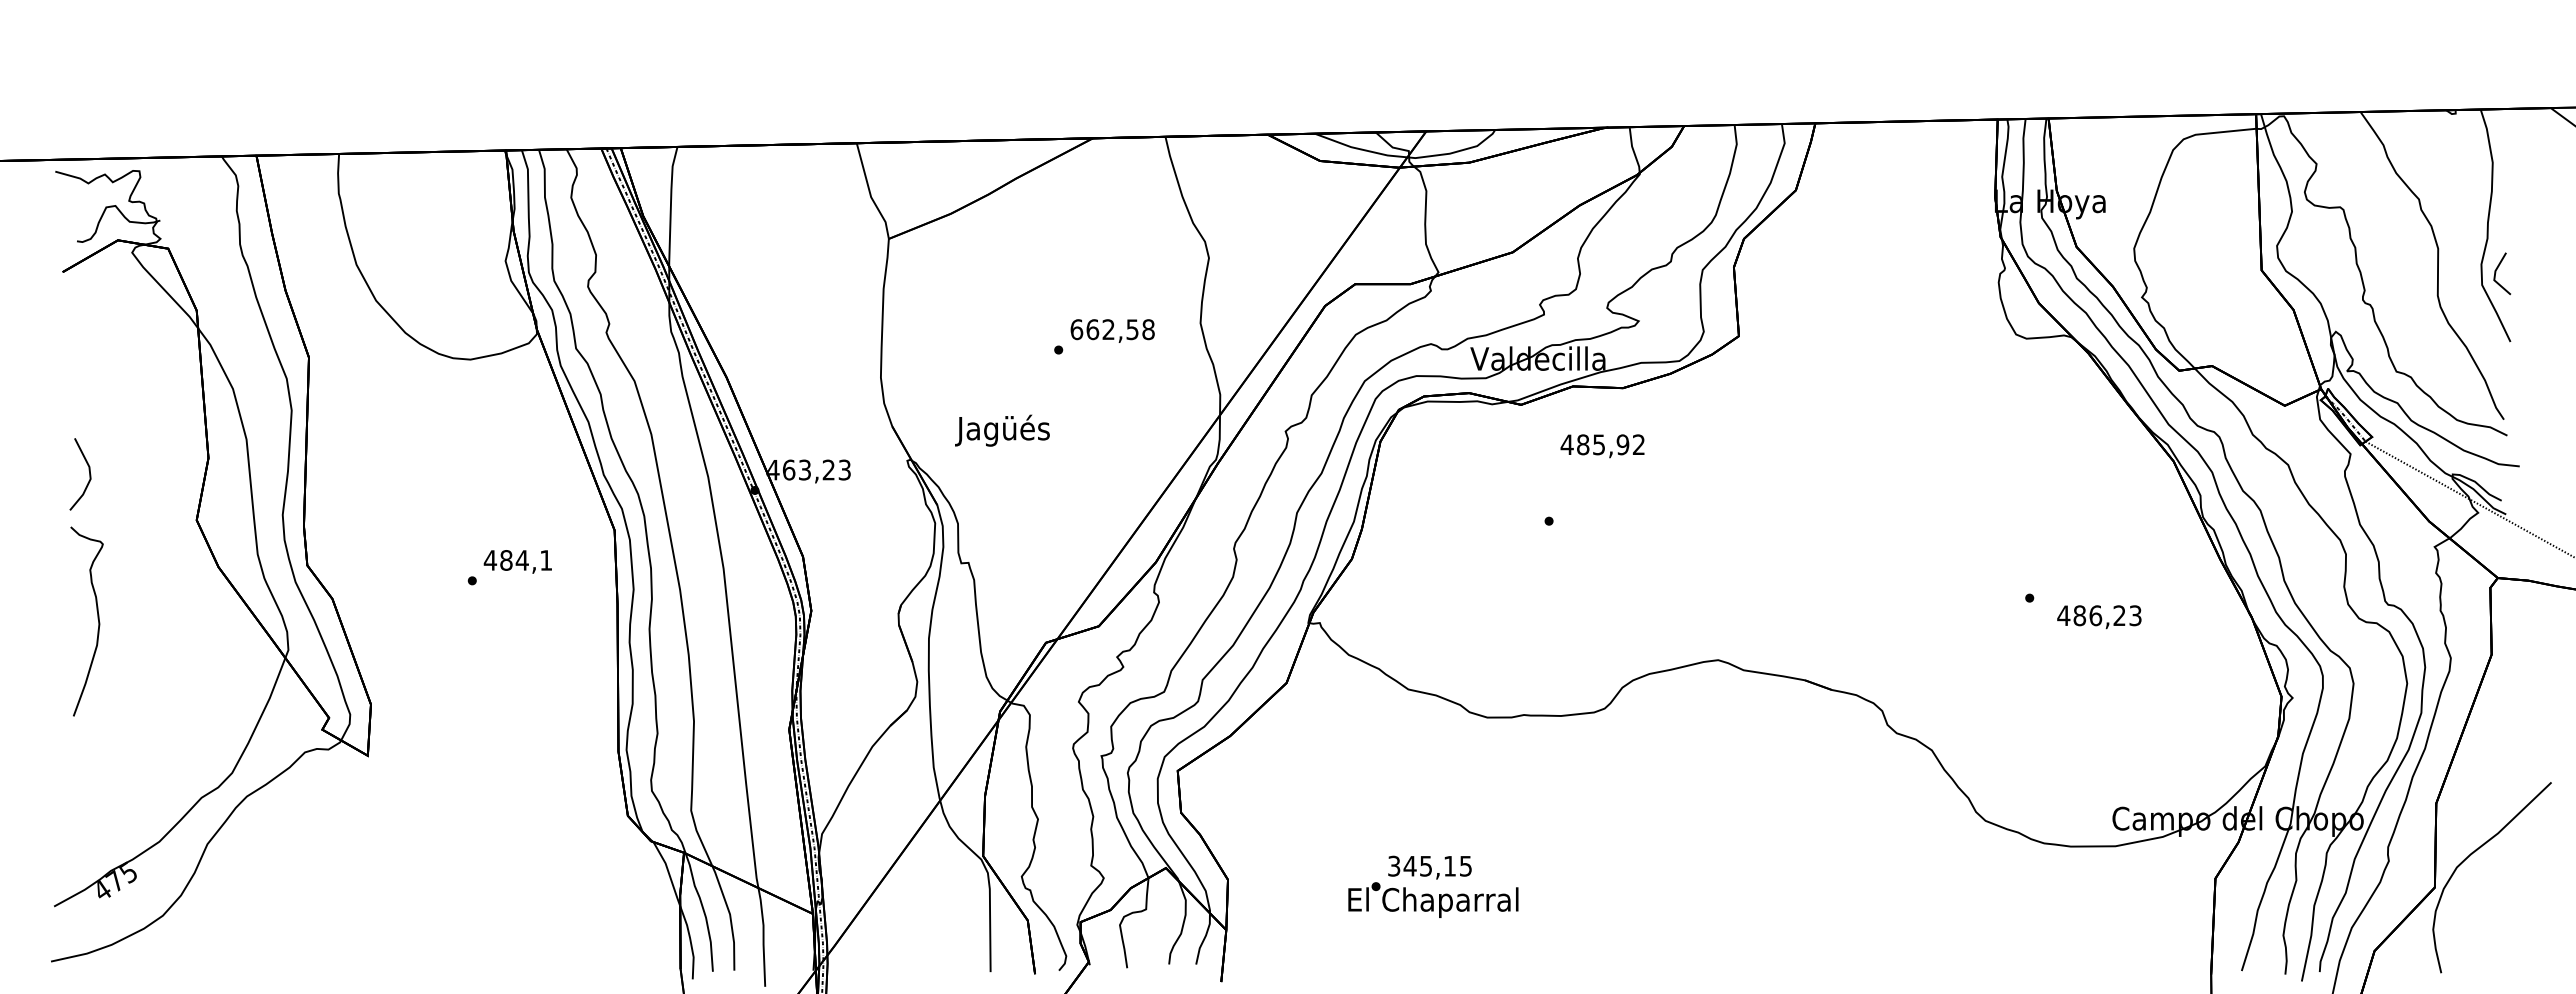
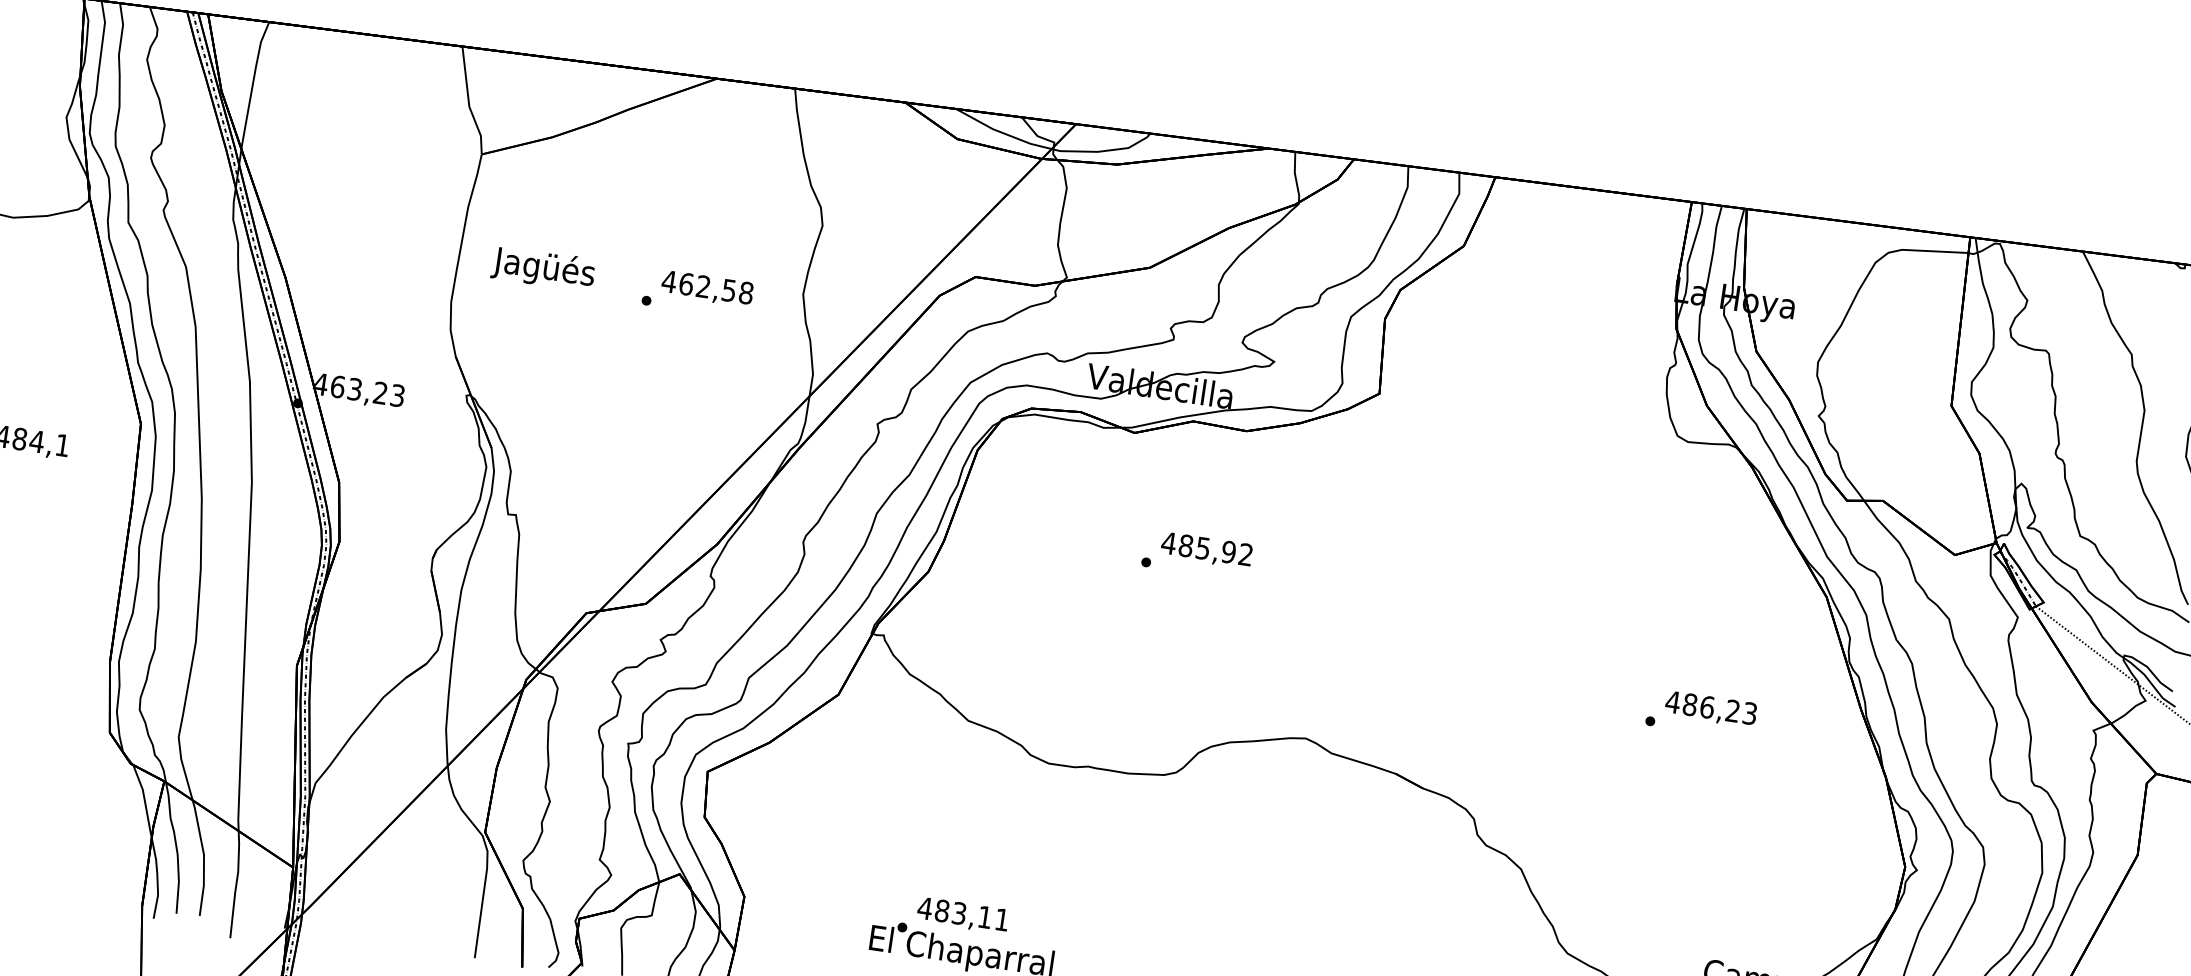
text: (1076, 329) -> (668, 281), 662,58 -> 462,58
text: (1002, 430) -> (543, 268), moved
text: (1602, 446) -> (1206, 550), moved
text: (2099, 617) -> (1711, 709), moved
text: (1429, 865) -> (963, 913), 345,15 -> 483,11

